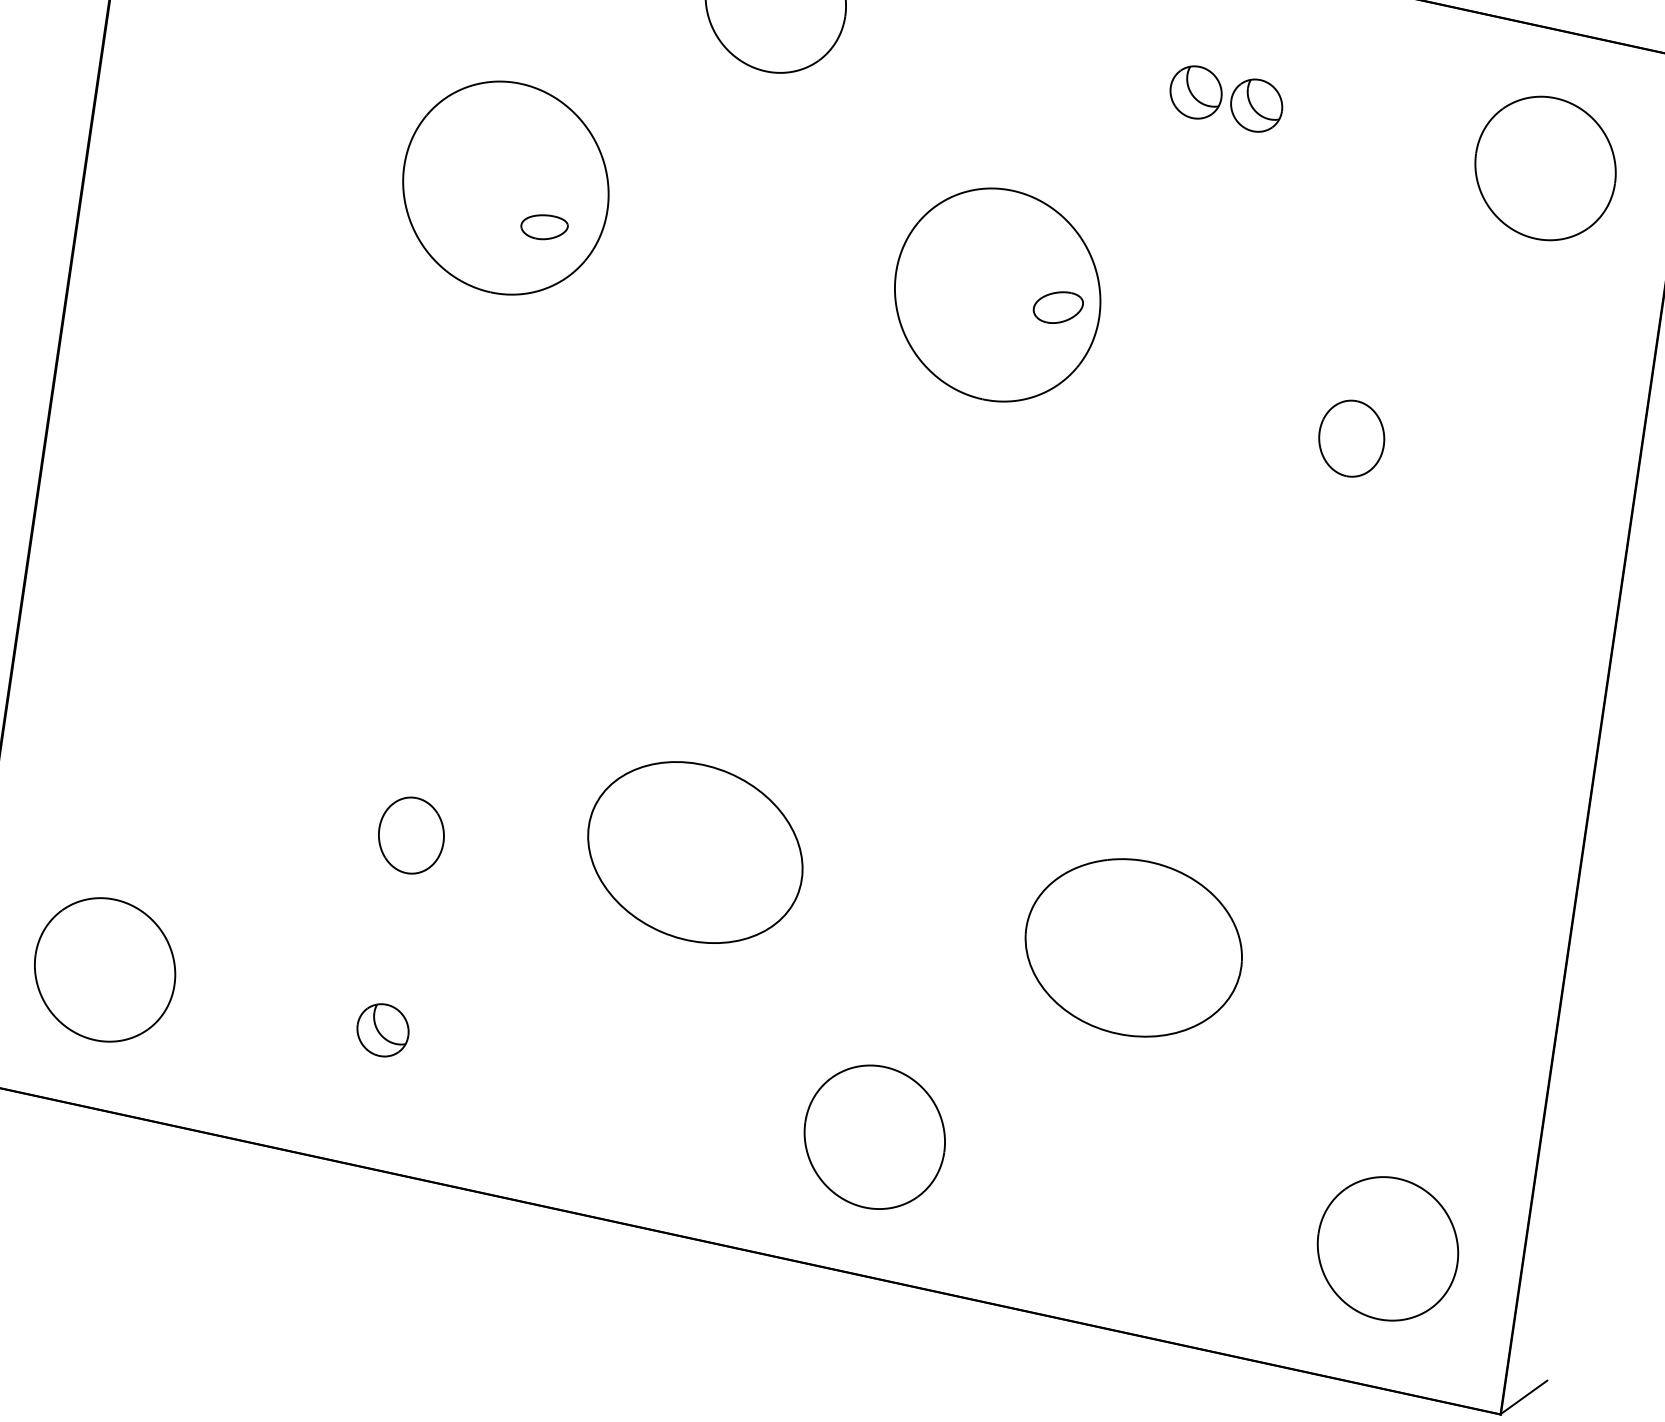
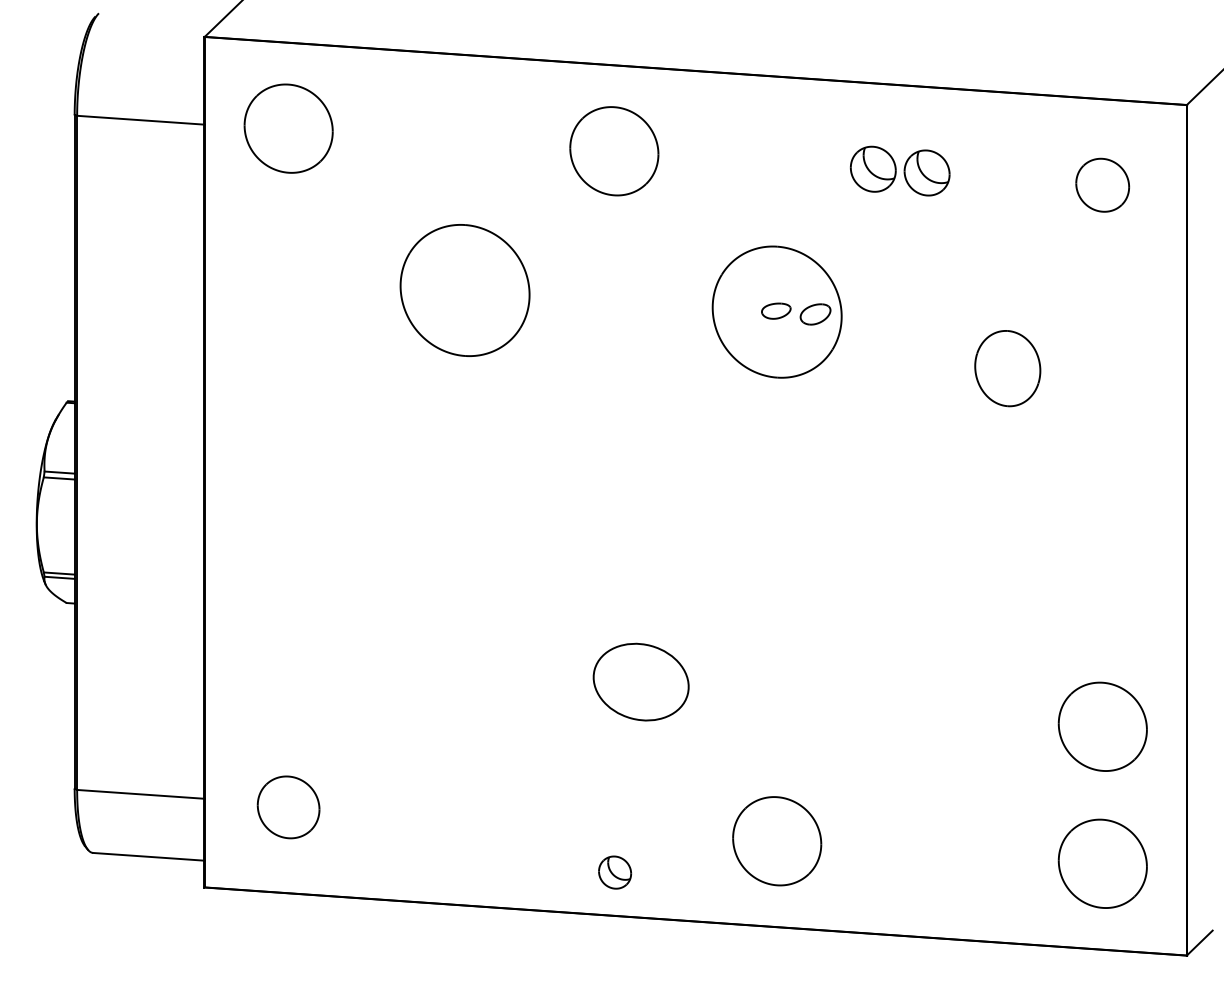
part: (1226, 98) -> (900, 170), size x1.4
part: (1544, 168) -> (1102, 185), size x0.6
part: (544, 226) -> (776, 310), moved
part: (1351, 438) -> (1007, 368), size x1.6
part: (410, 834) -> (464, 696), removed
part: (694, 851) -> (640, 681), size x0.7
part: (1133, 947) -> (919, 701), removed
part: (104, 970) -> (288, 807), size x0.7
part: (383, 1030) -> (615, 872), moved
part: (1419, 1030) -> (1102, 726), added

